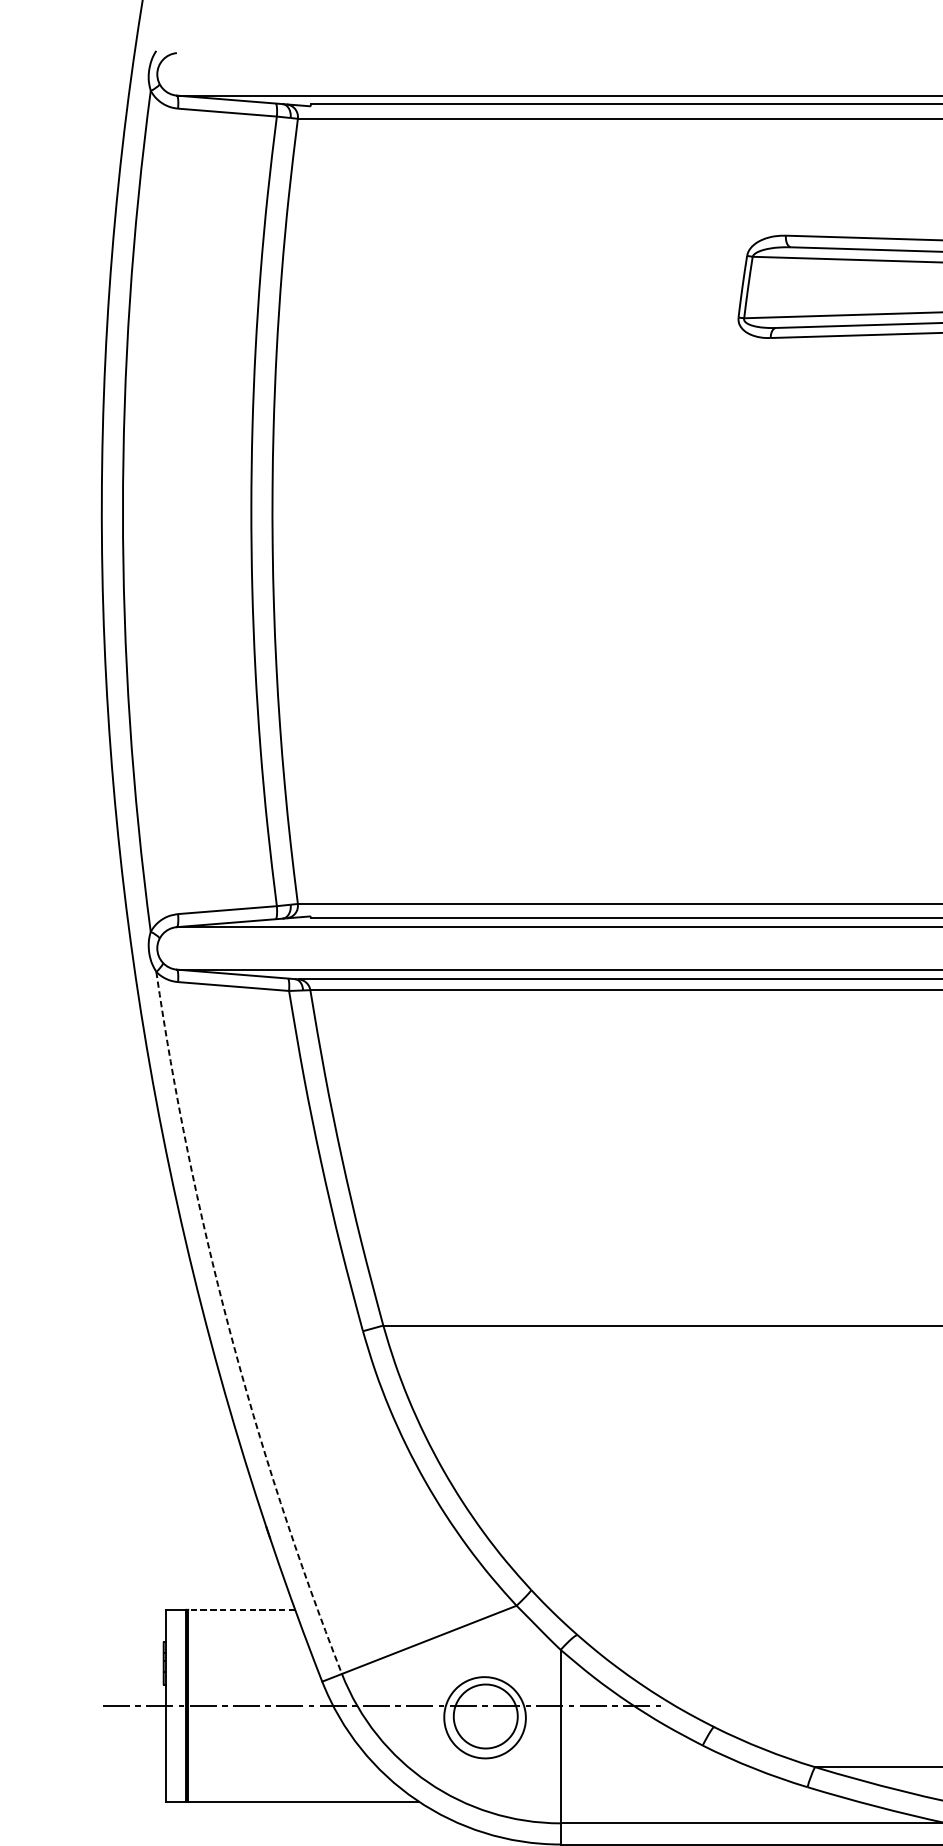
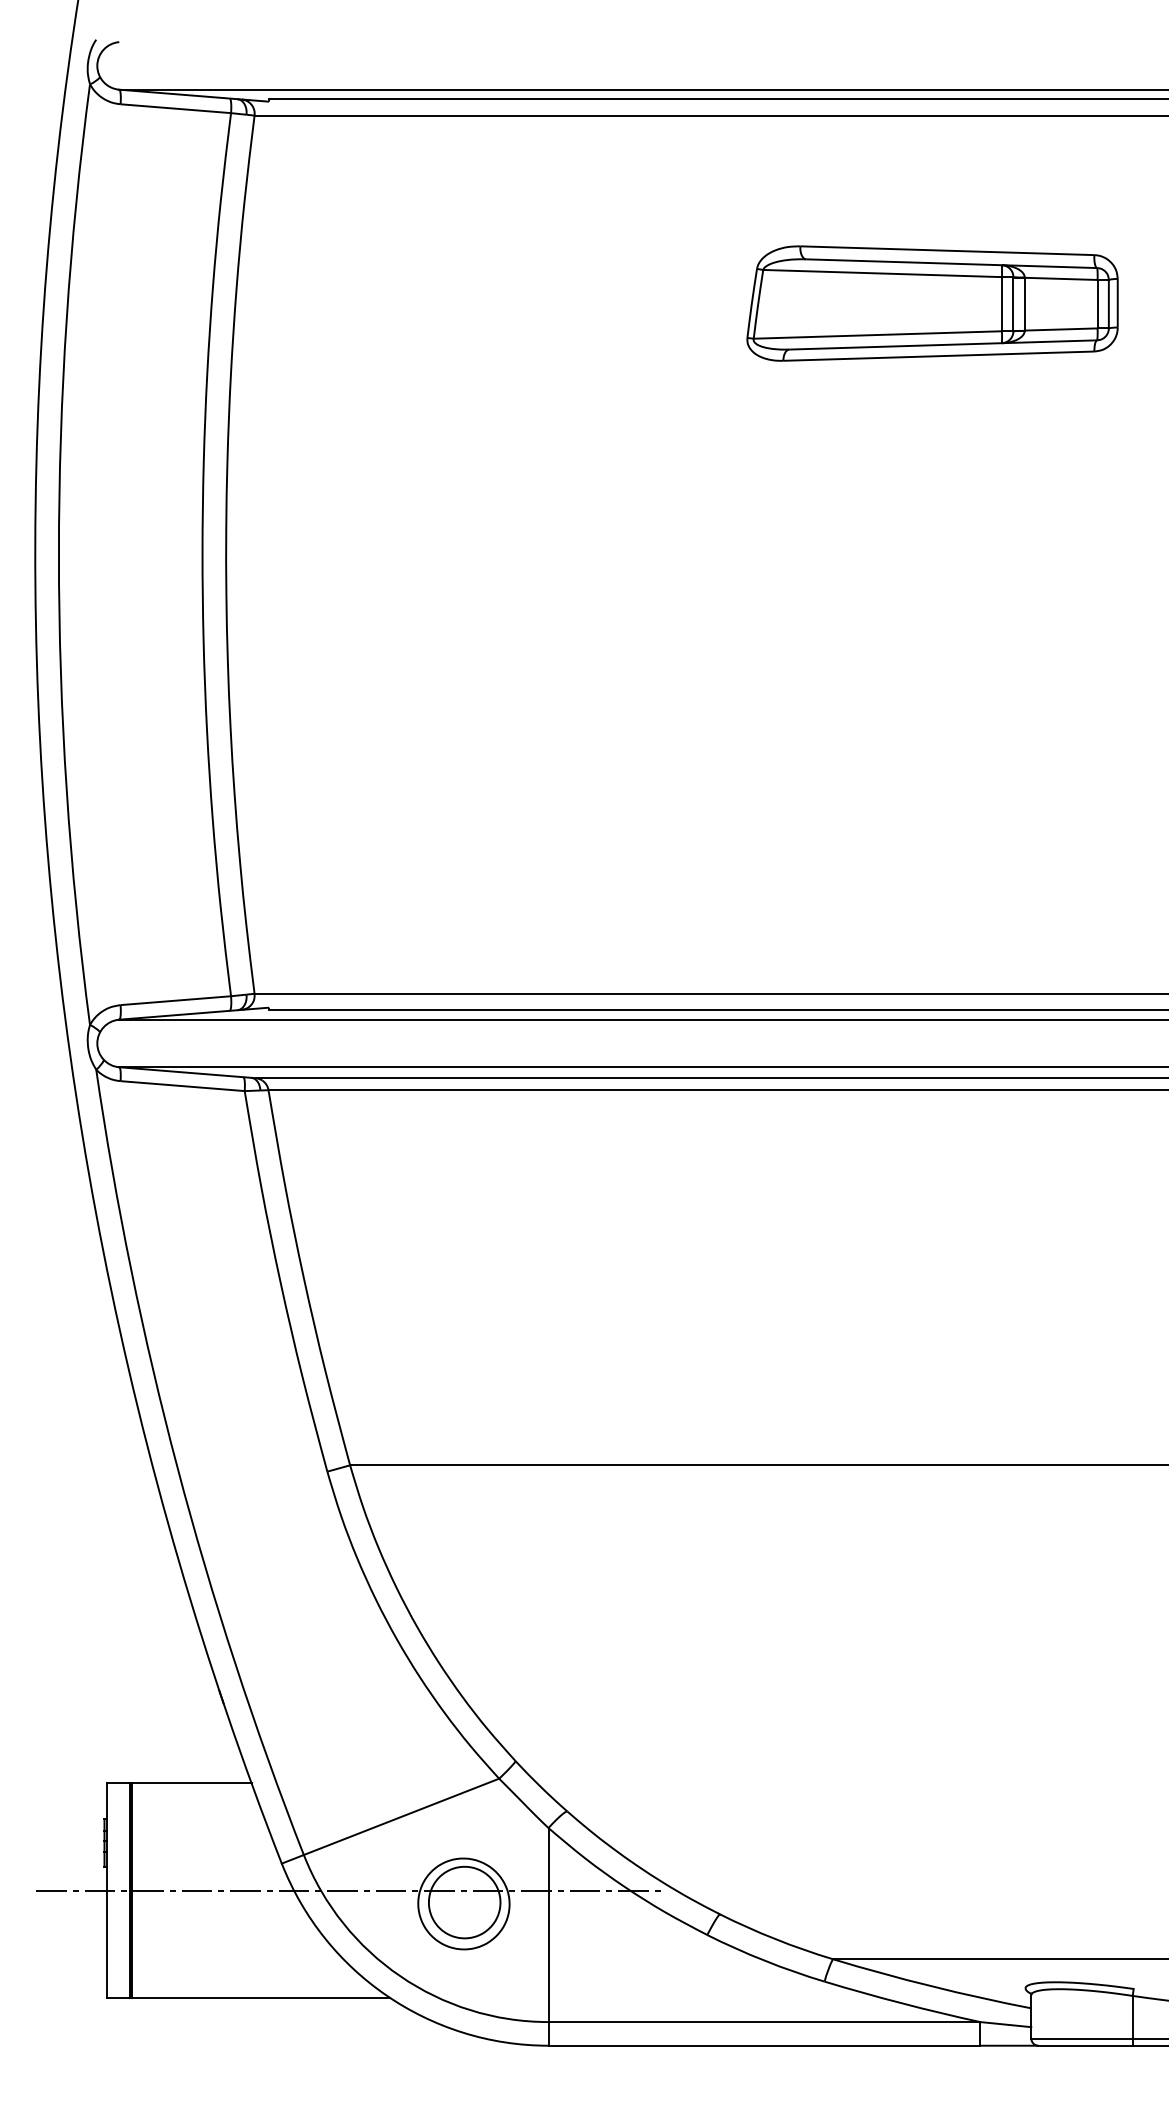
arc: (228, 1328) -> (177, 1468), dashed -> solid
line: (241, 1610) -> (191, 1783), dashed -> solid

